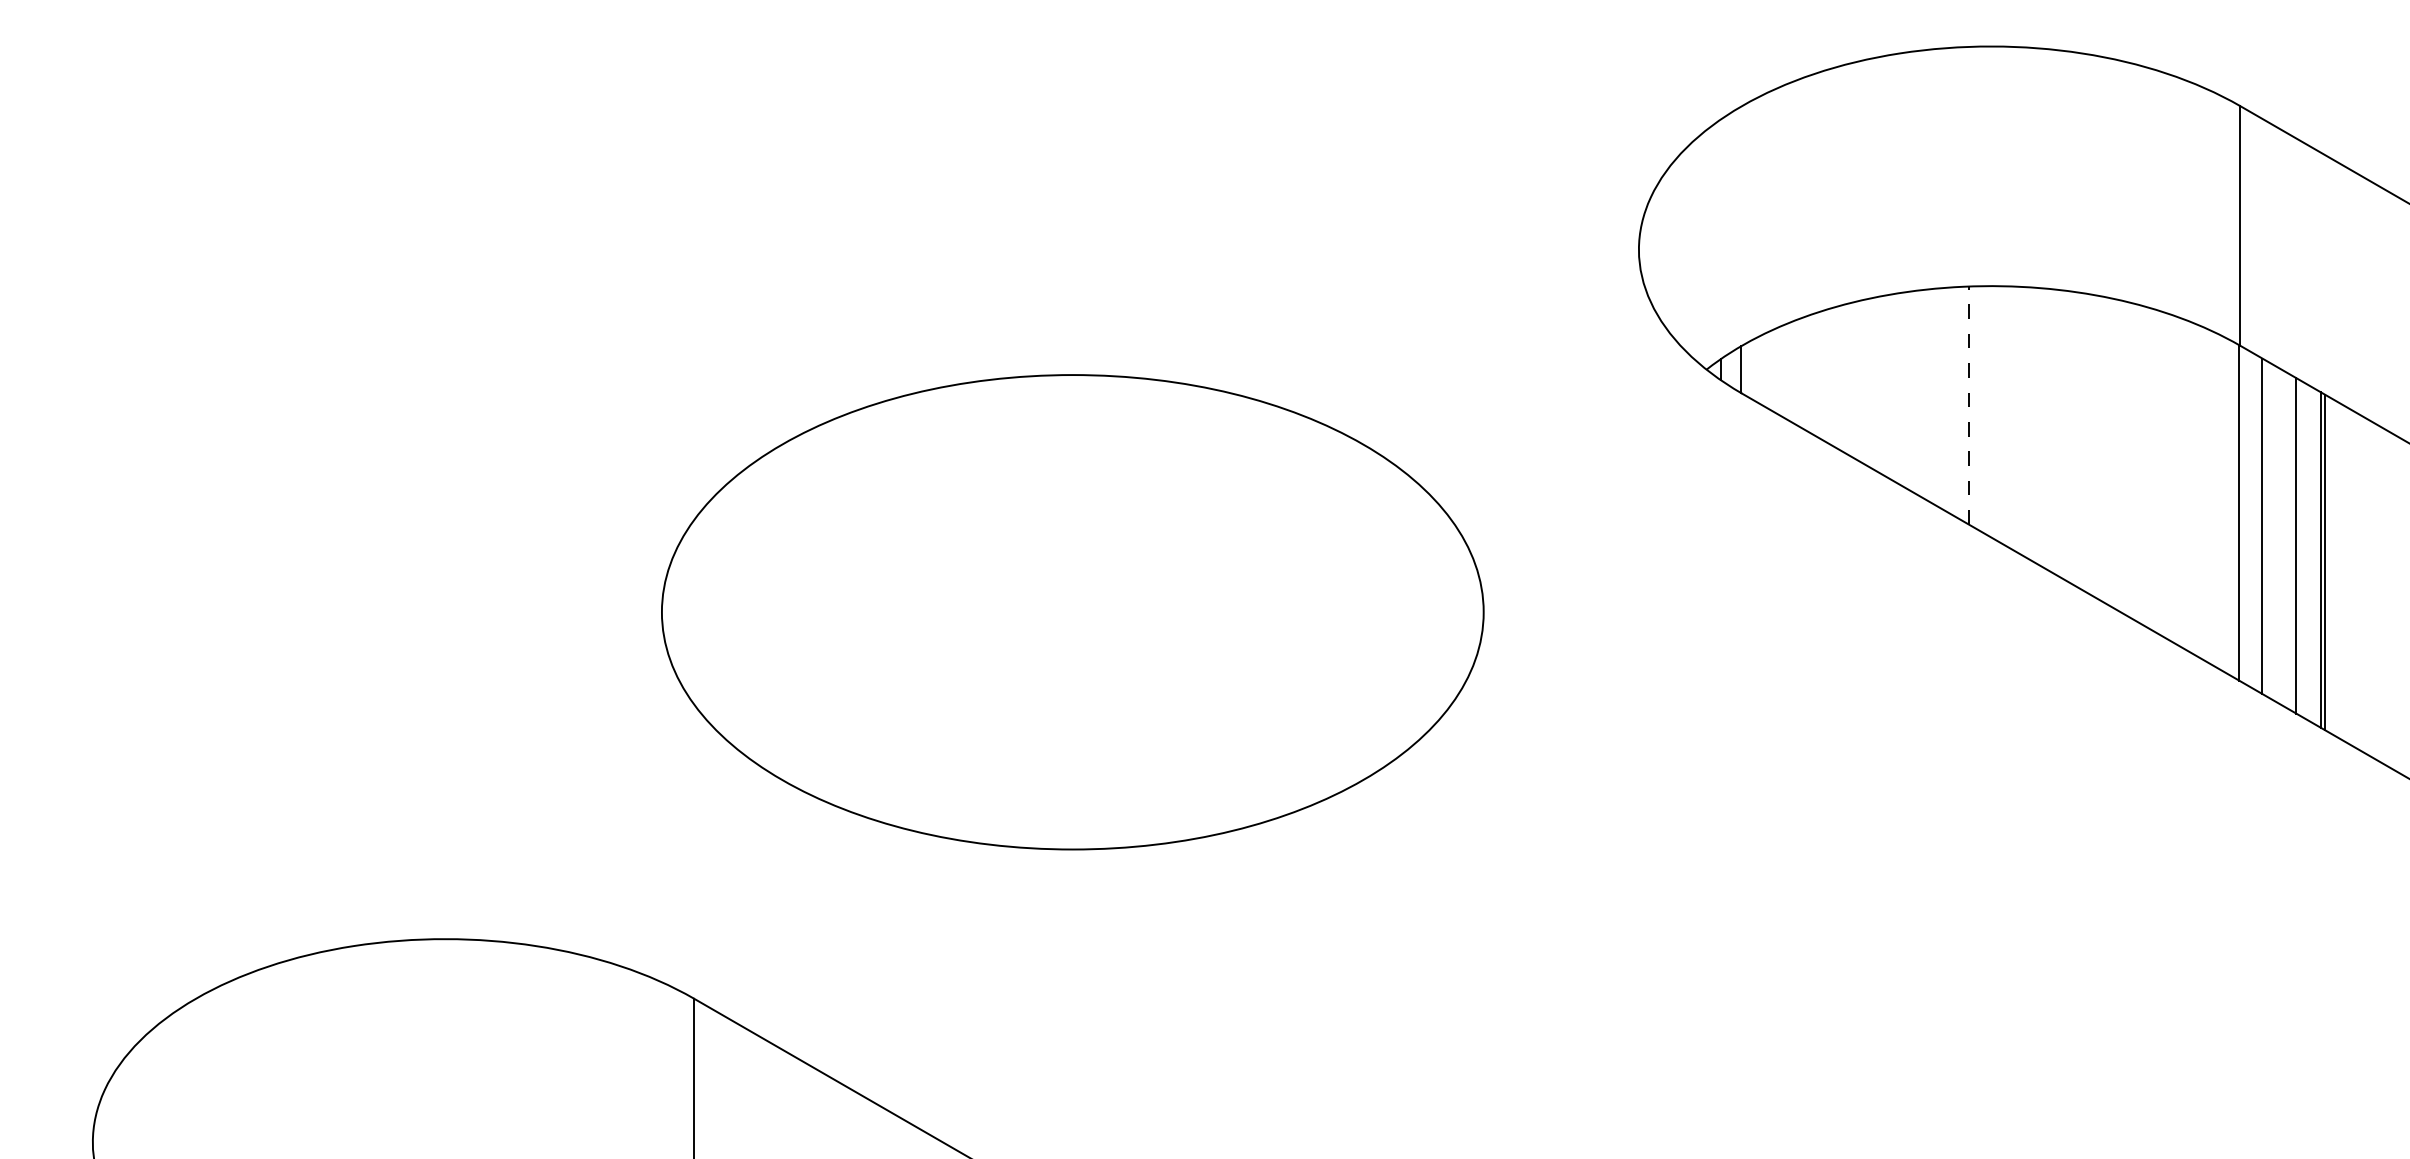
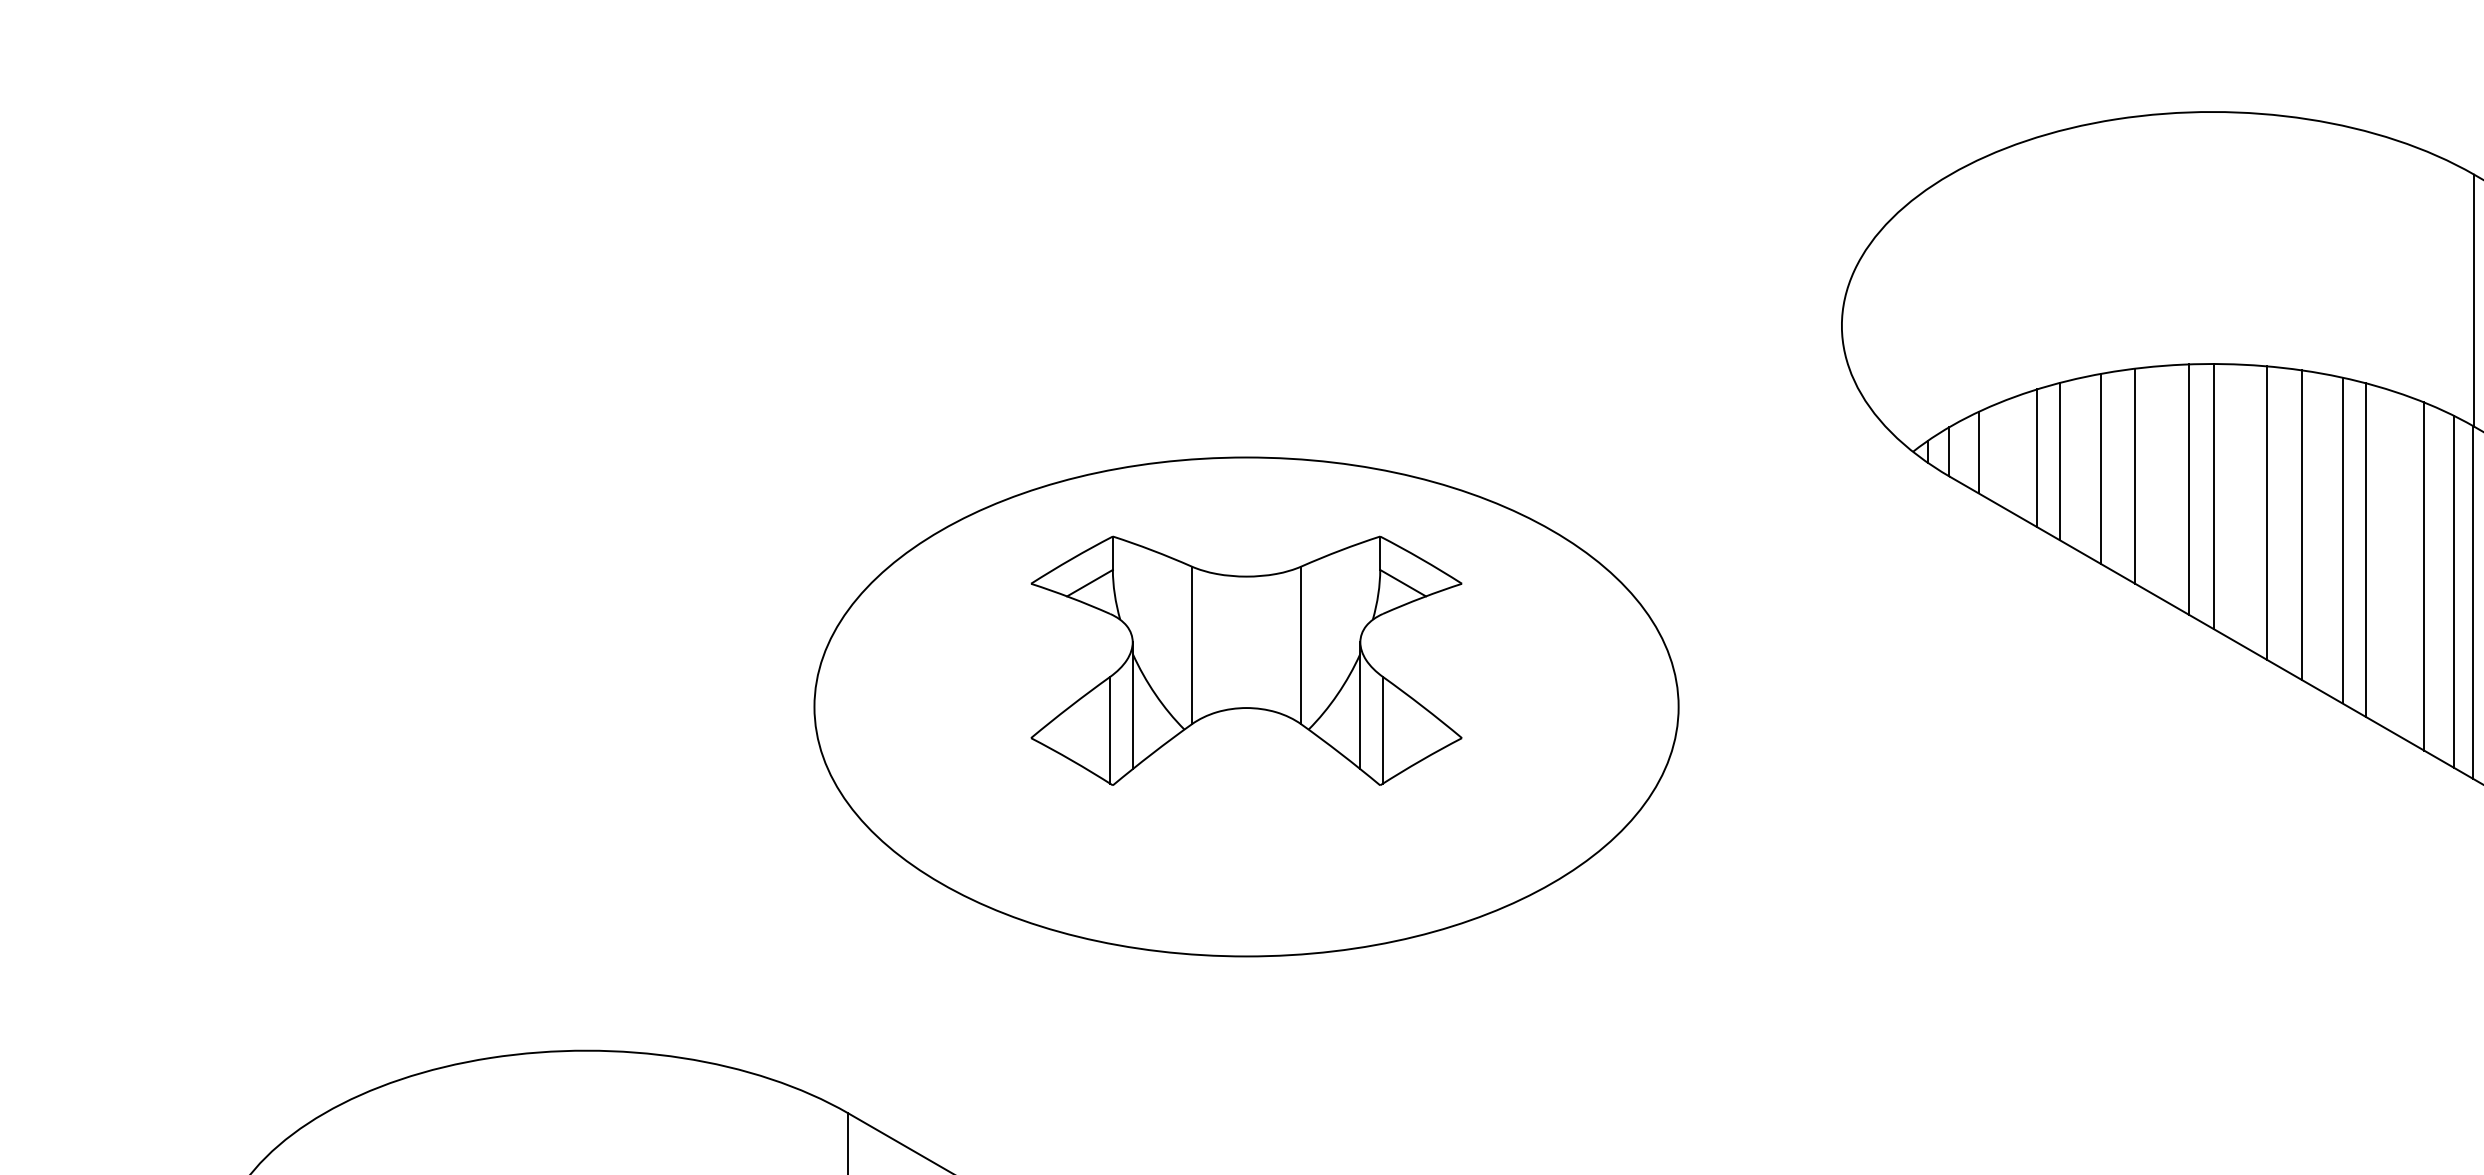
line: (1768, 370) -> (1978, 452), added
line: (1824, 375) -> (2037, 457), added
line: (1846, 378) -> (2060, 461), added
line: (1884, 385) -> (2100, 468), added
line: (1917, 392) -> (2134, 475), added
line: (1968, 405) -> (2188, 489), dashed -> solid
line: (1992, 412) -> (2213, 496), added
line: (2043, 427) -> (2267, 512), added
line: (2076, 439) -> (2302, 525), added
line: (2115, 453) -> (2343, 539), added
line: (2136, 462) -> (2365, 549), added
line: (2192, 487) -> (2424, 575), added
line: (2220, 502) -> (2453, 591), added
part: (1072, 568) -> (1246, 660), added

